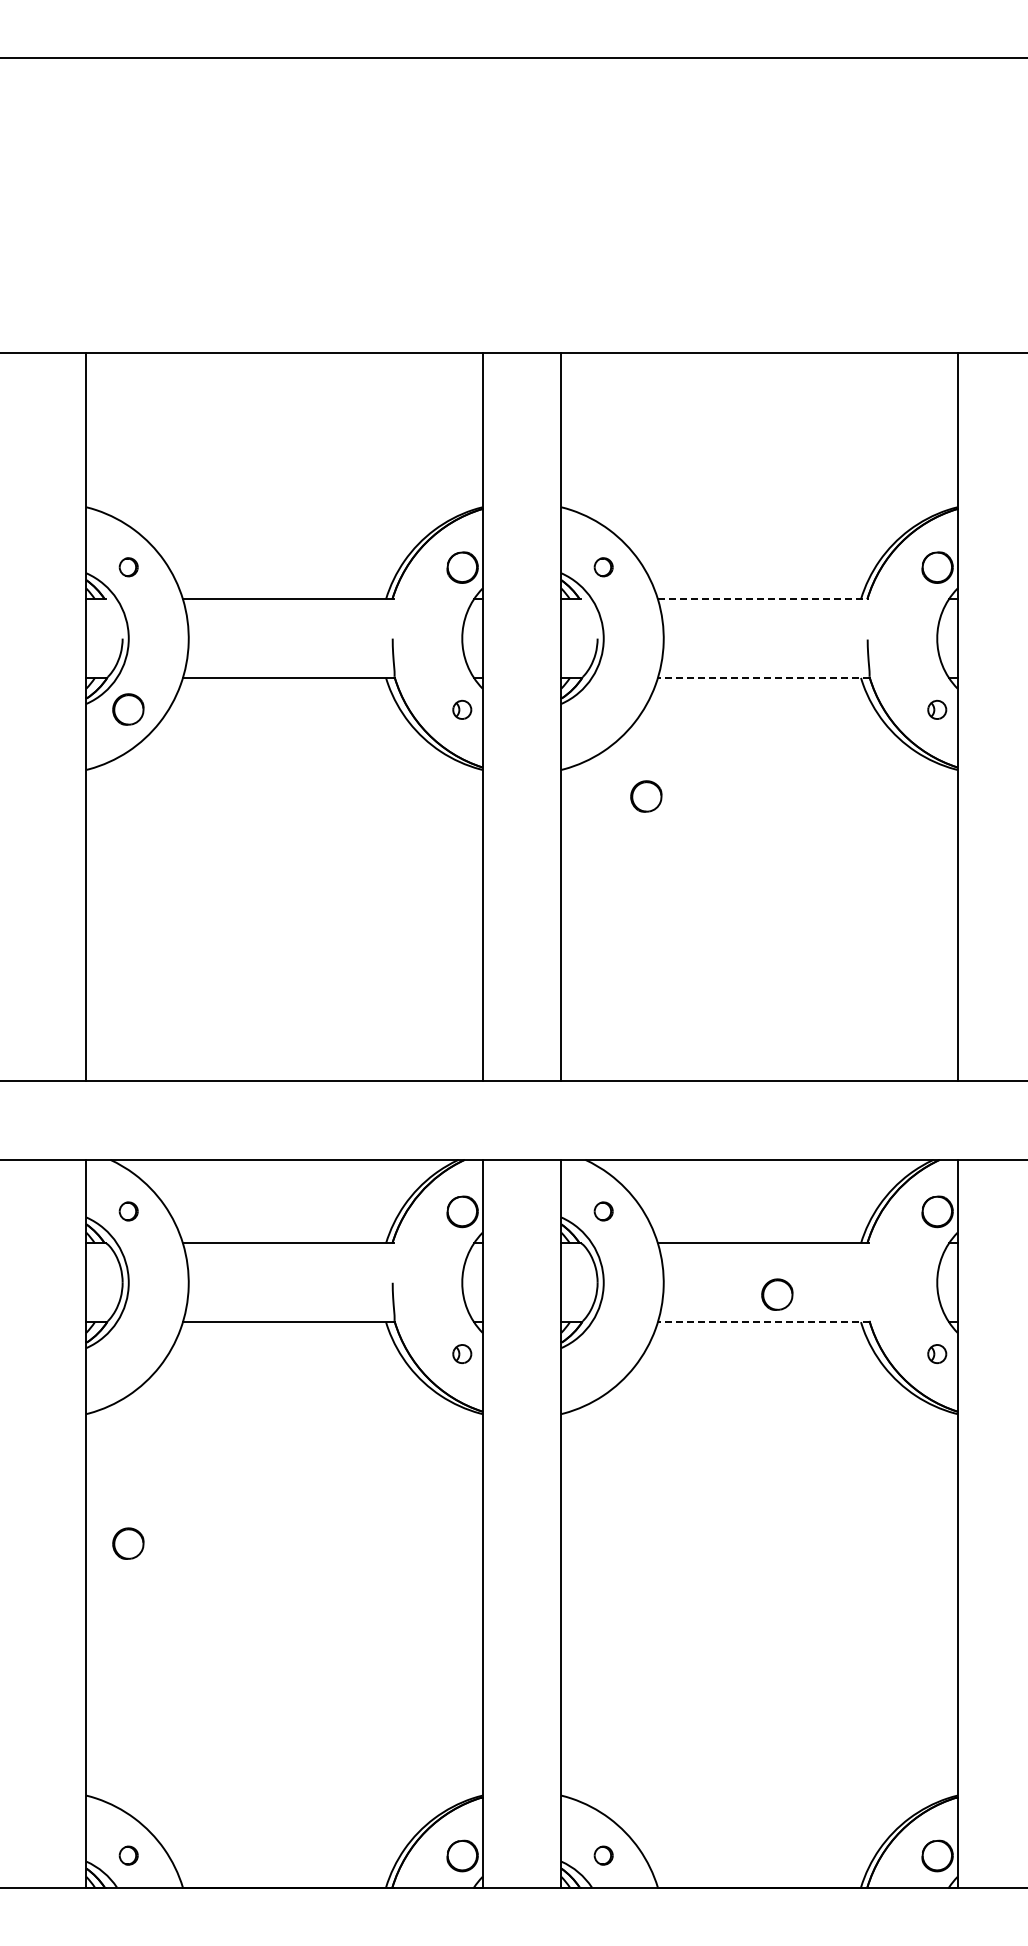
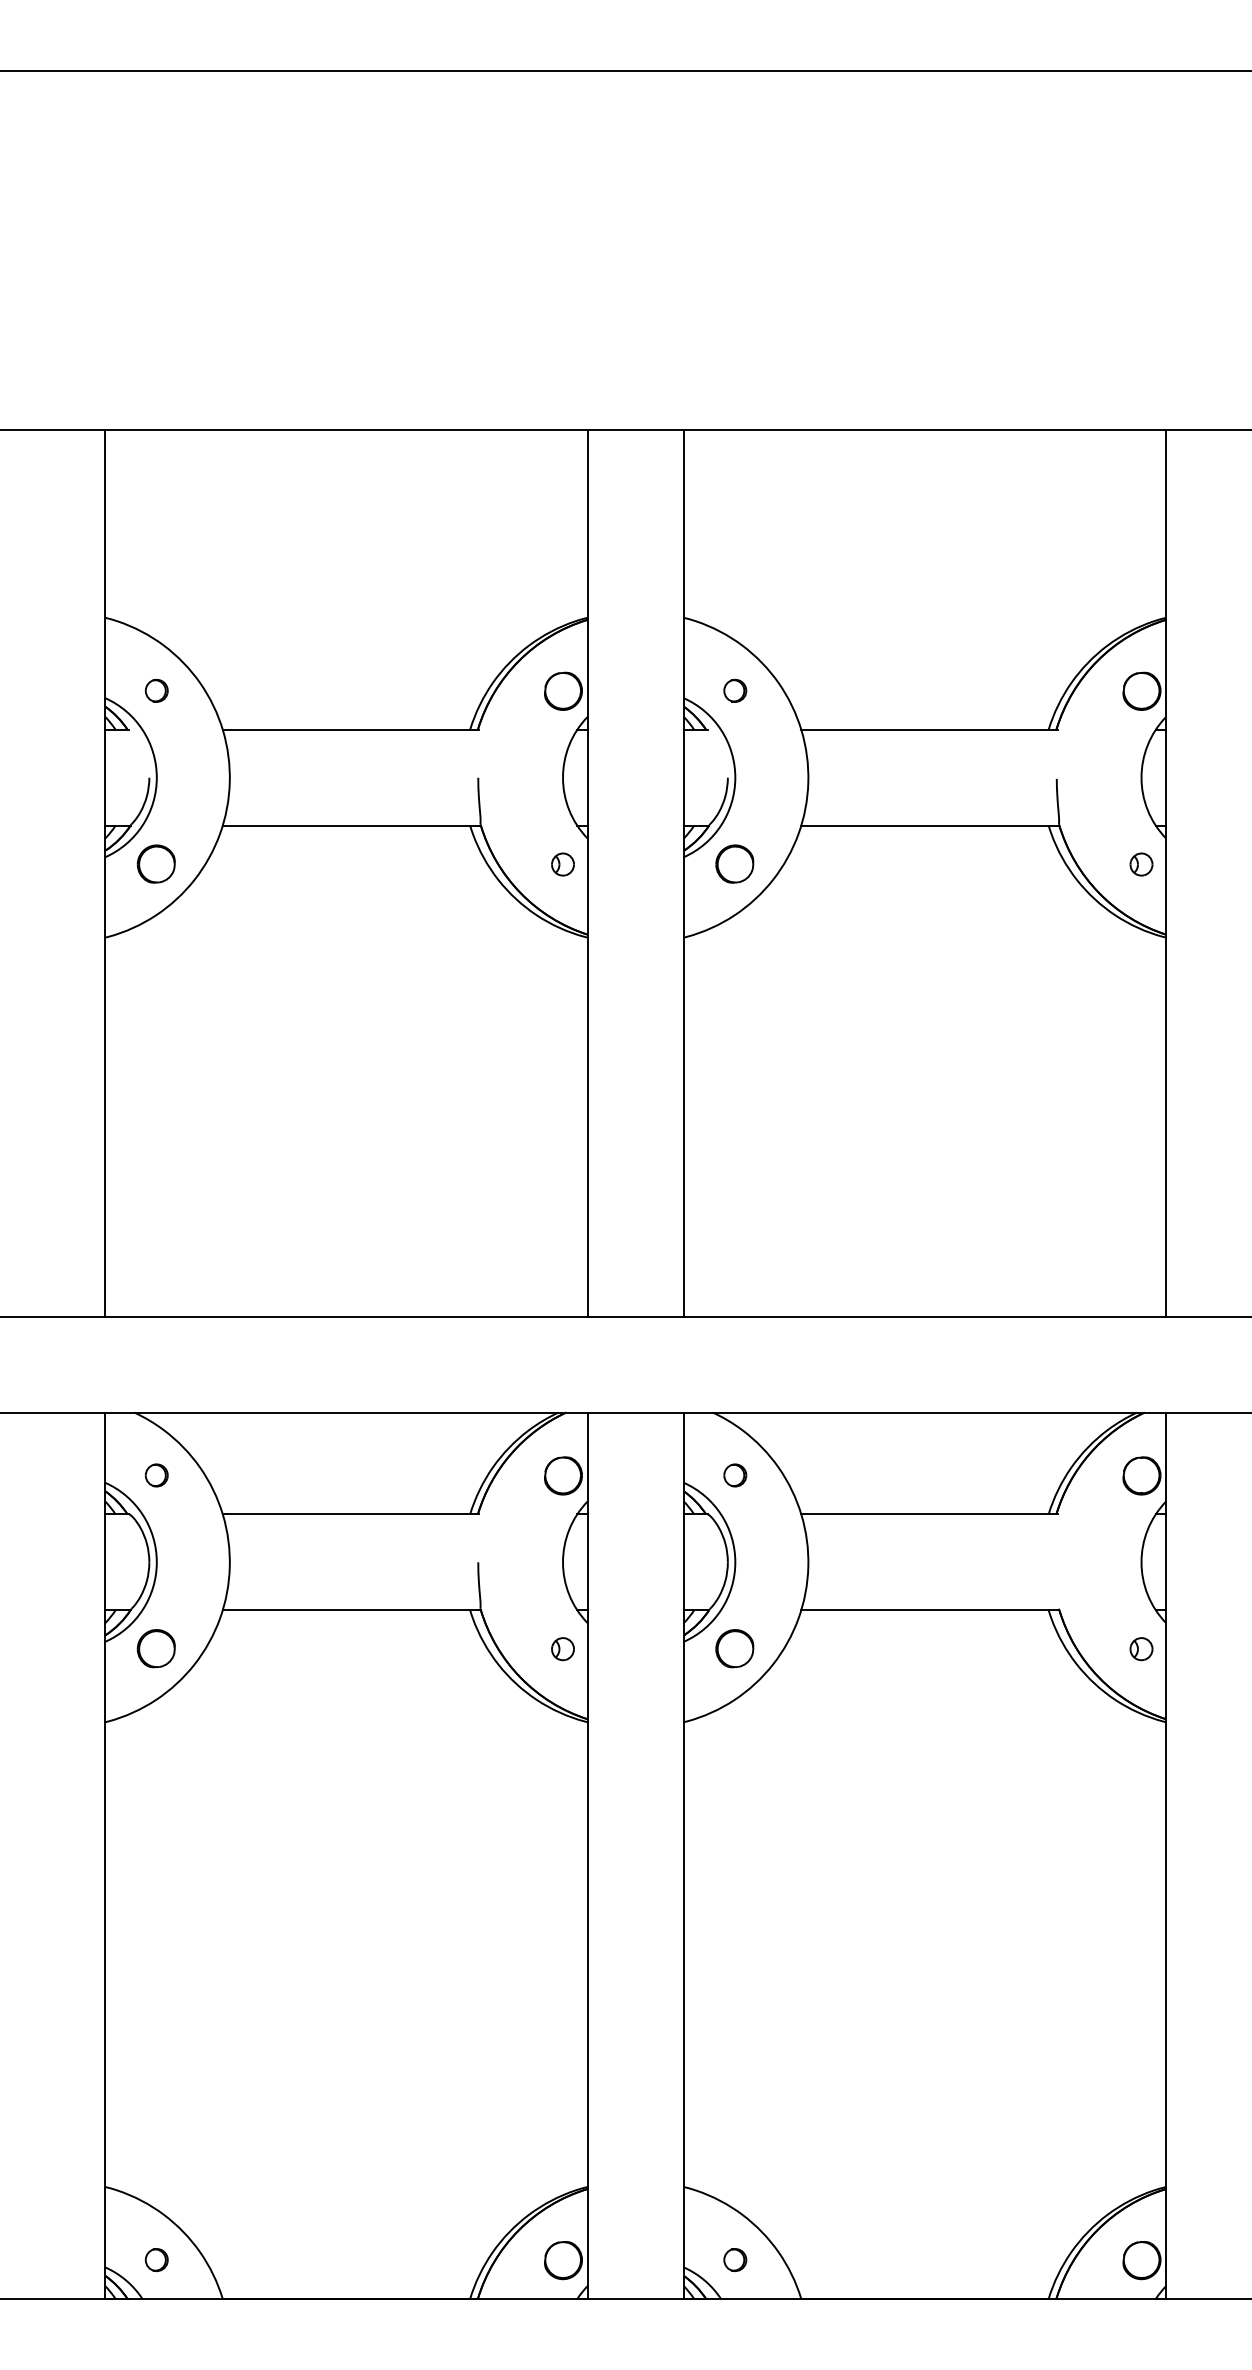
line: (763, 599) -> (929, 730), dashed -> solid
line: (763, 677) -> (929, 825), dashed -> solid
part: (646, 796) -> (735, 864), moved
part: (777, 1294) -> (735, 1648), moved
line: (763, 1322) -> (929, 1610), dashed -> solid
part: (128, 1543) -> (156, 1648), moved

